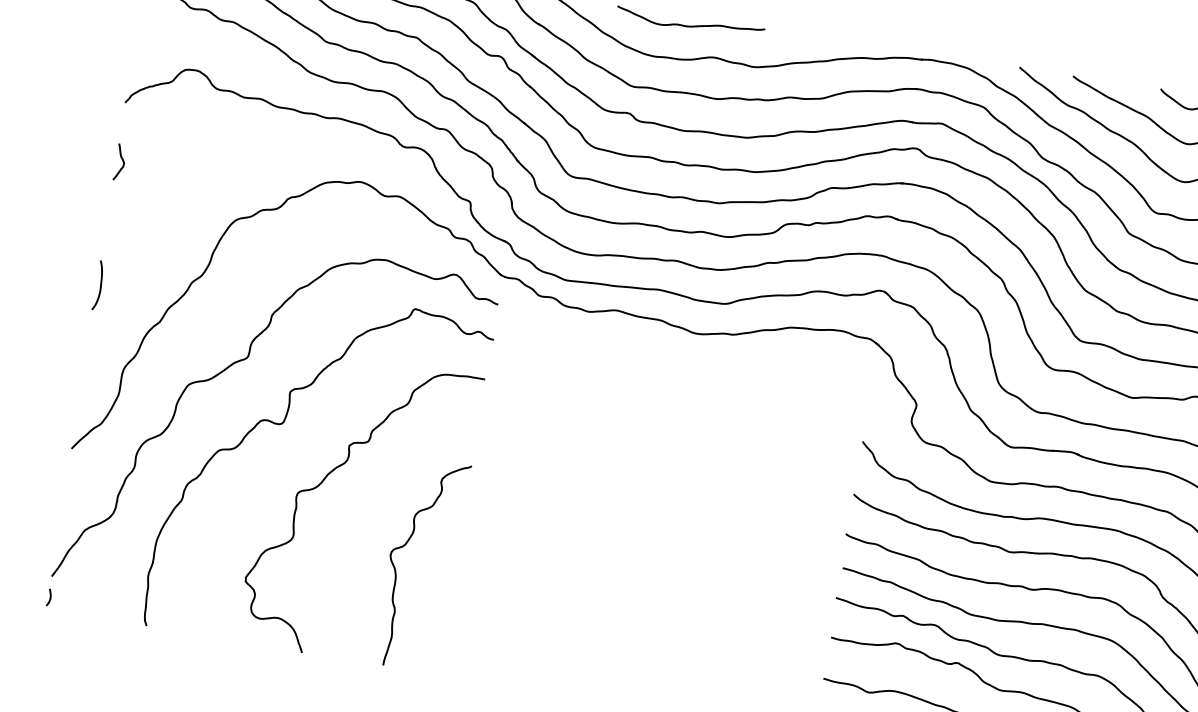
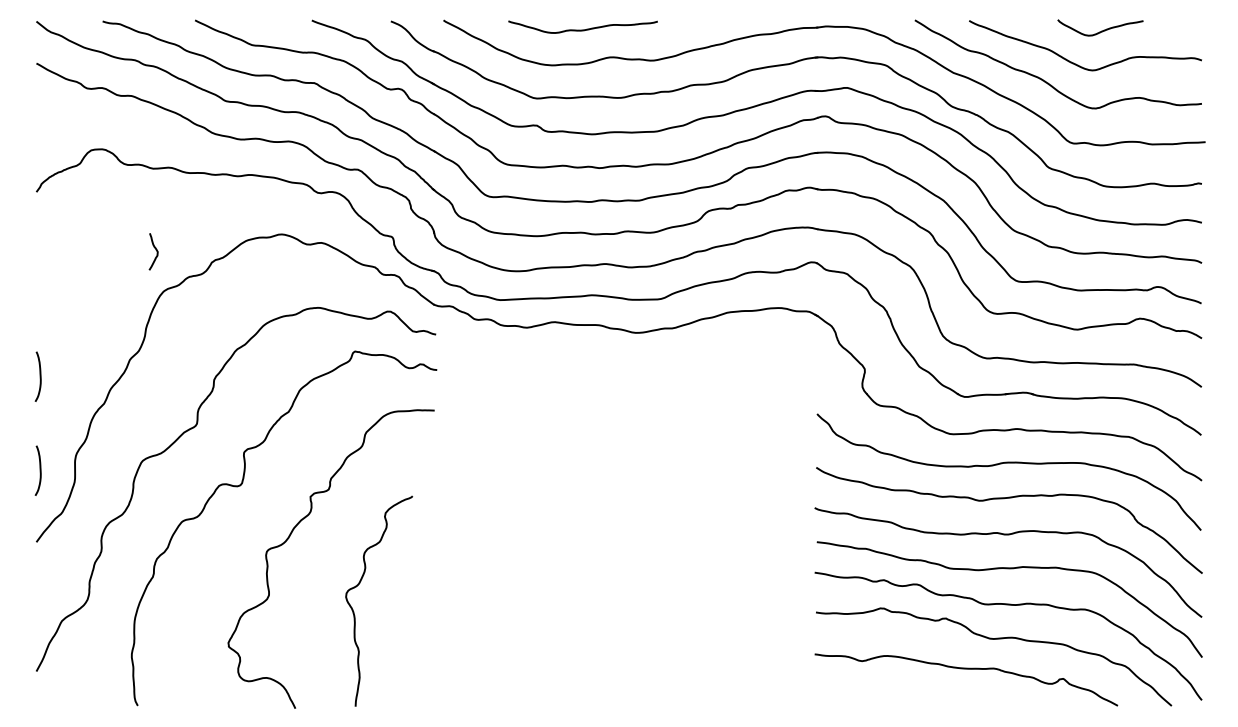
curve: (122, 161) -> (155, 250), moved
curve: (85, 378) -> (39, 470), added
curve: (406, 544) -> (360, 583), moved
curve: (49, 597) -> (37, 692), removed

